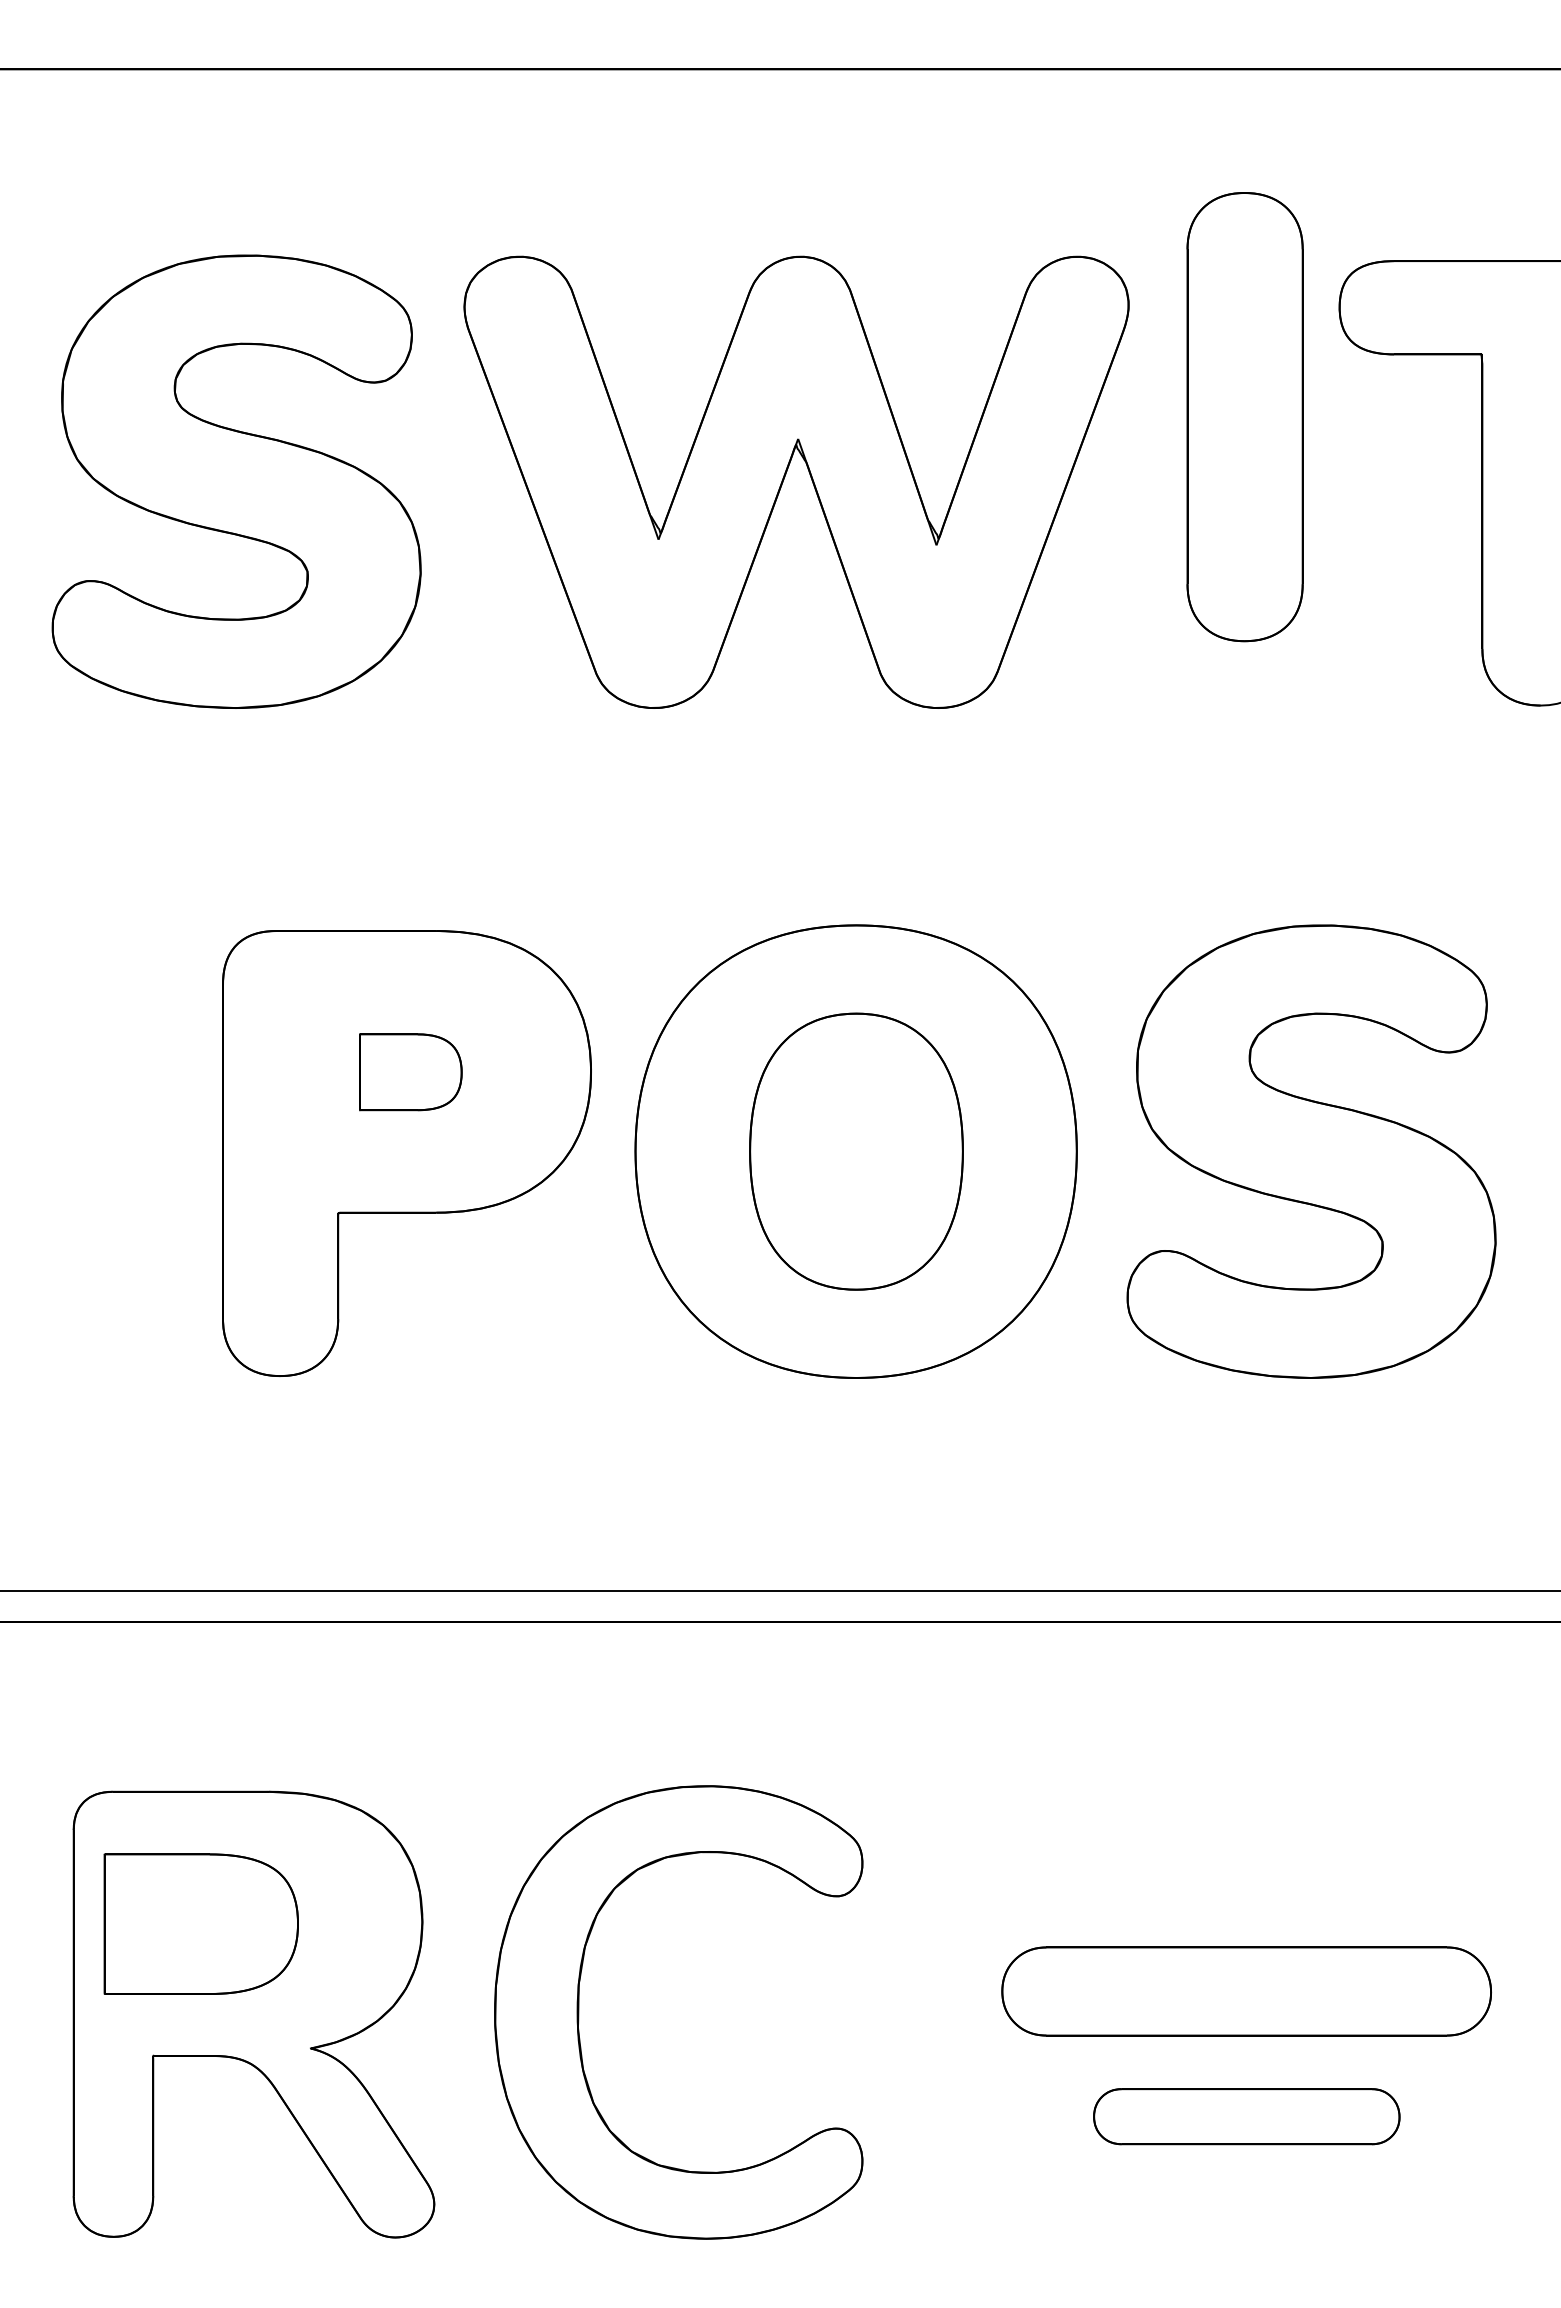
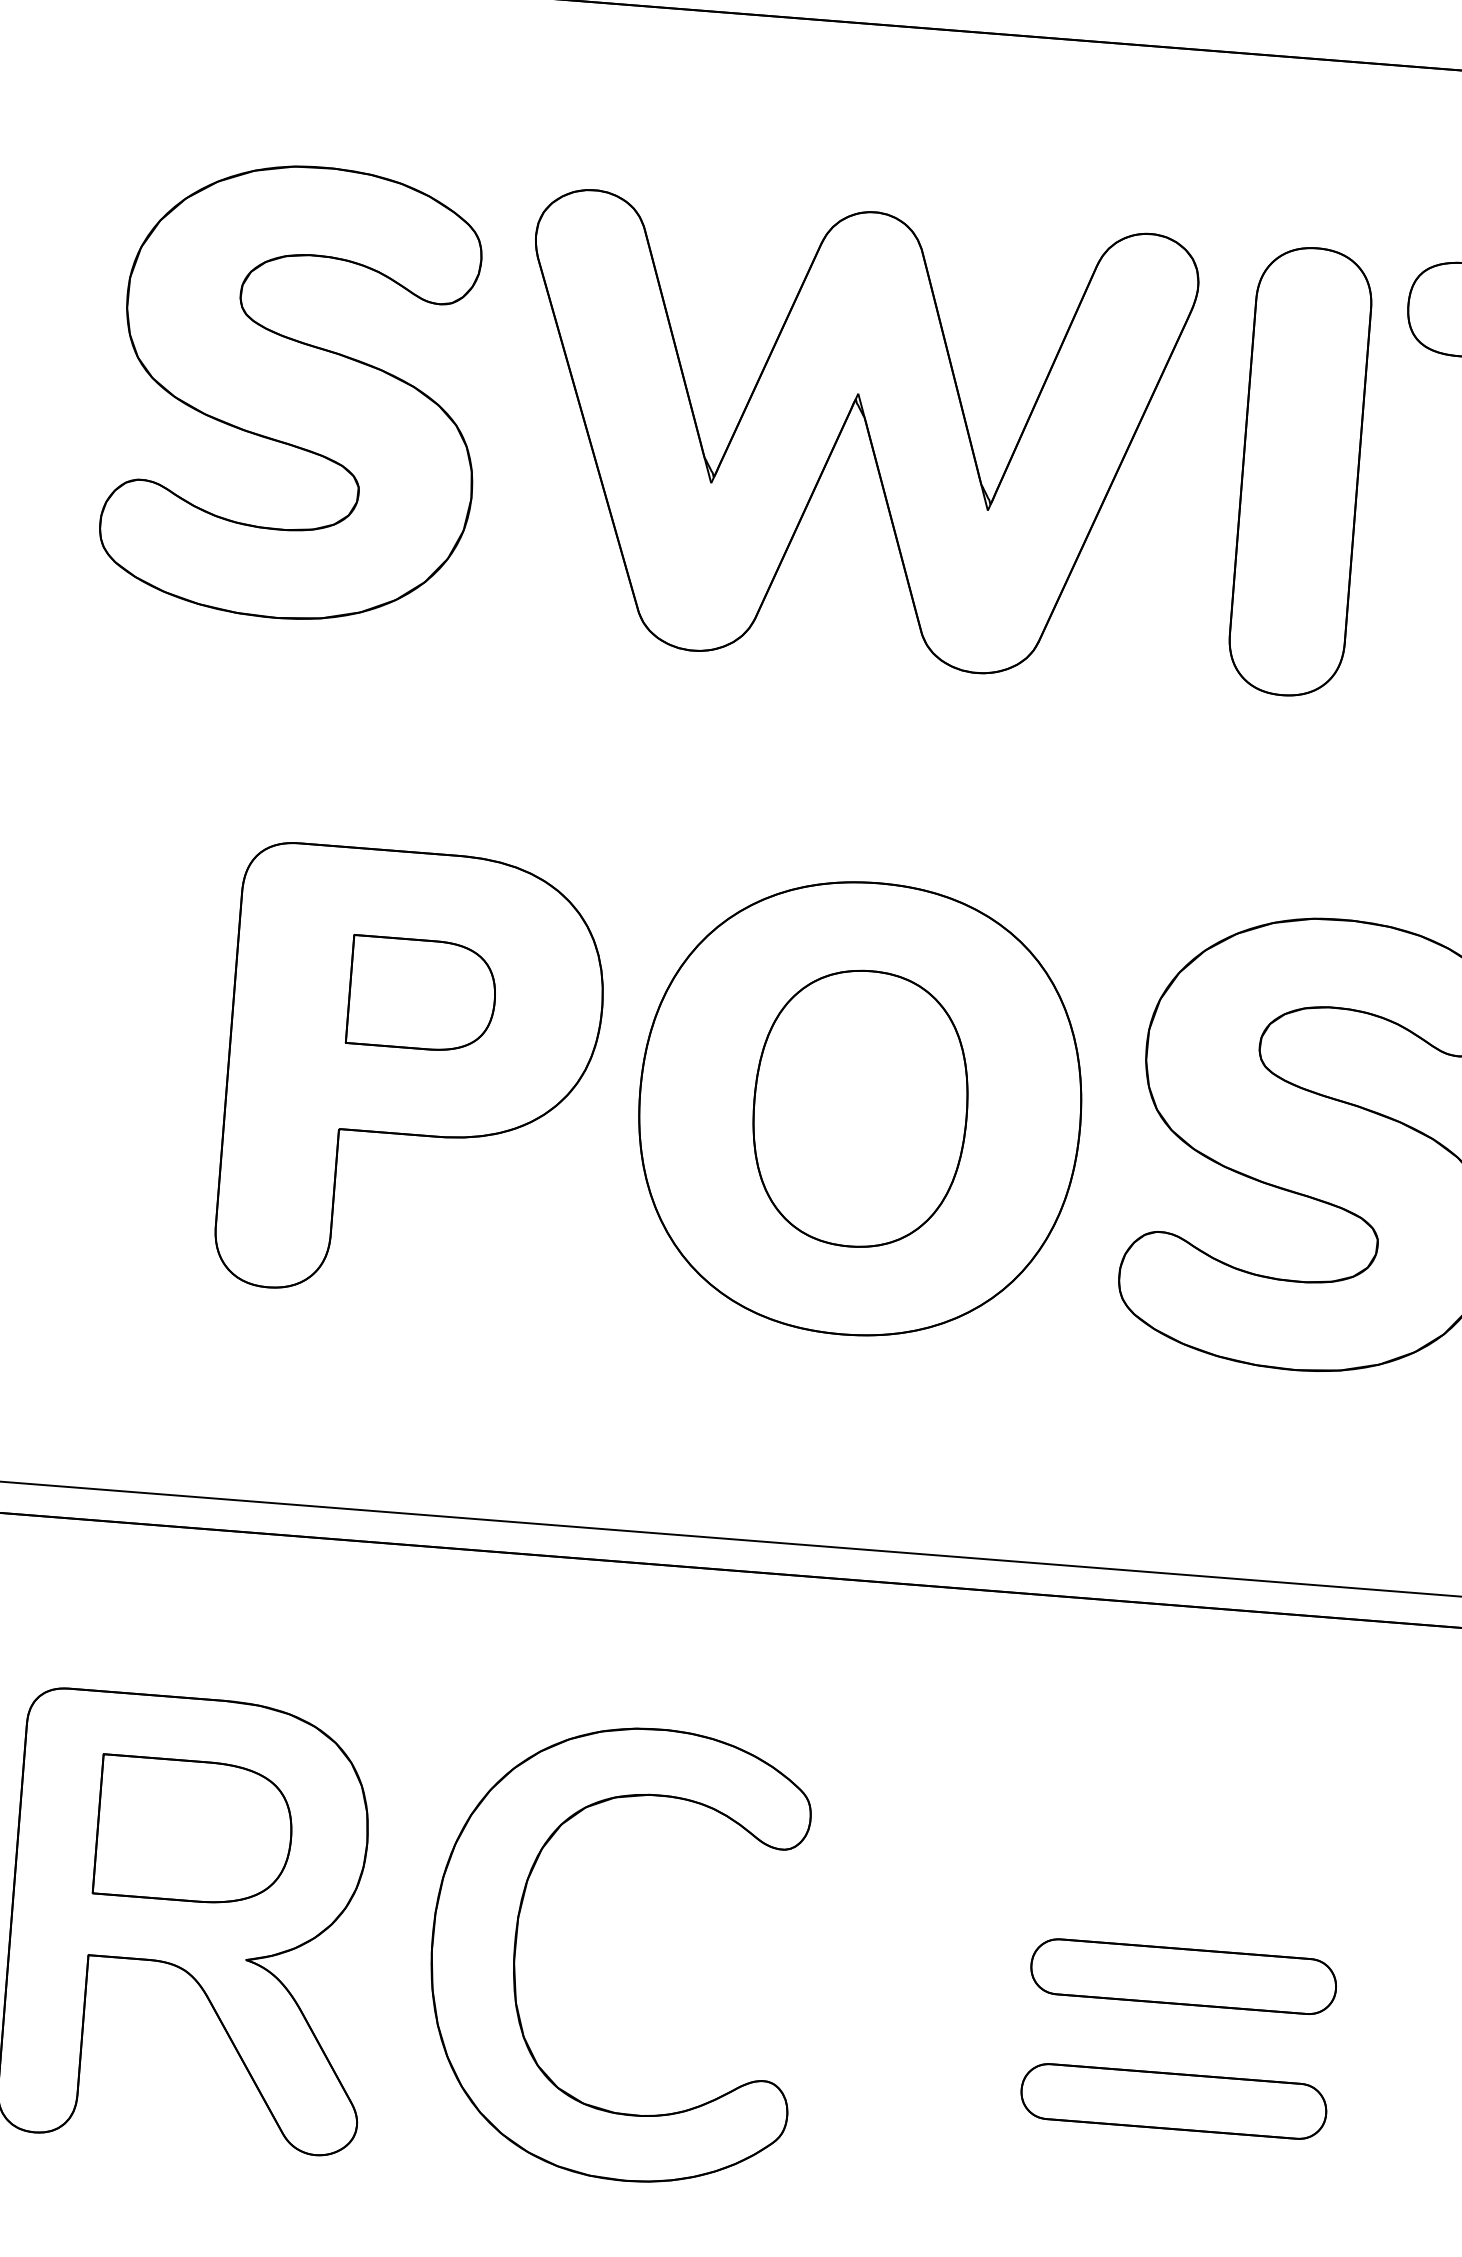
part: (1244, 417) -> (1299, 472), moved
part: (410, 1072) -> (422, 994), size x1.43
part: (200, 1923) -> (193, 1830), moved
part: (1246, 1991) -> (1183, 1976), size x0.62

